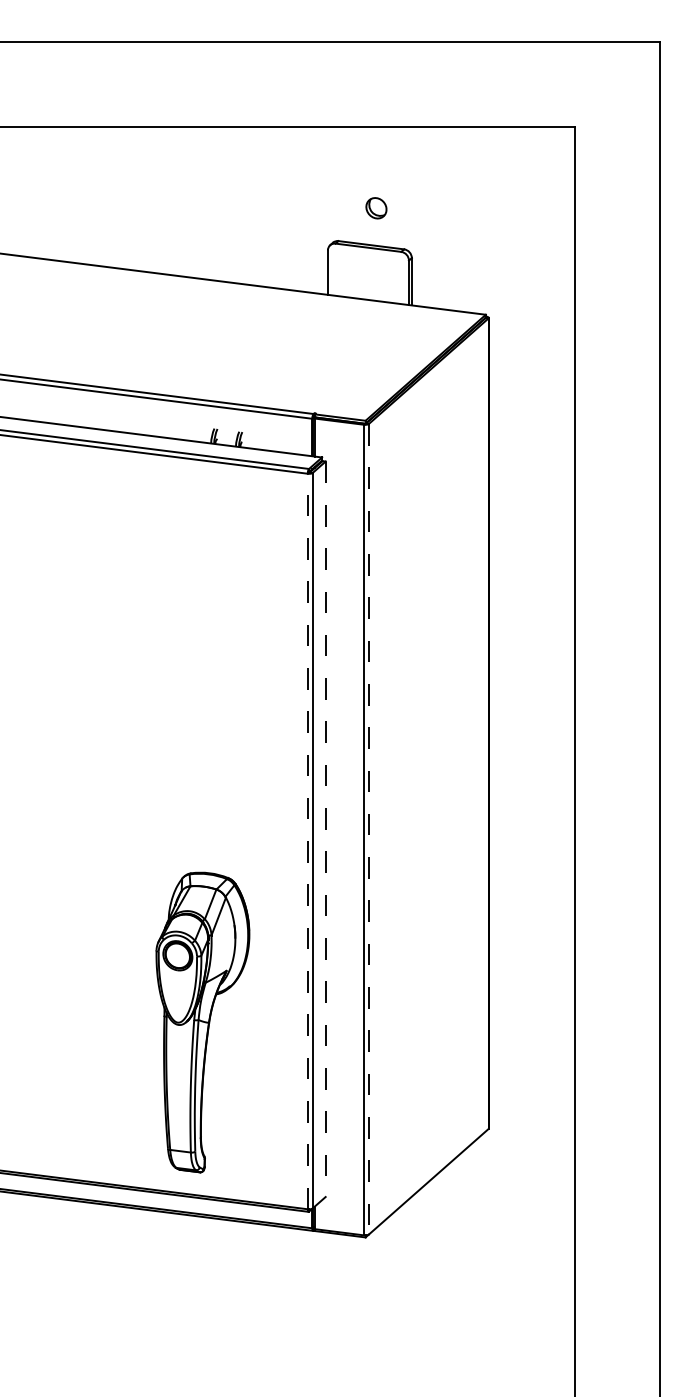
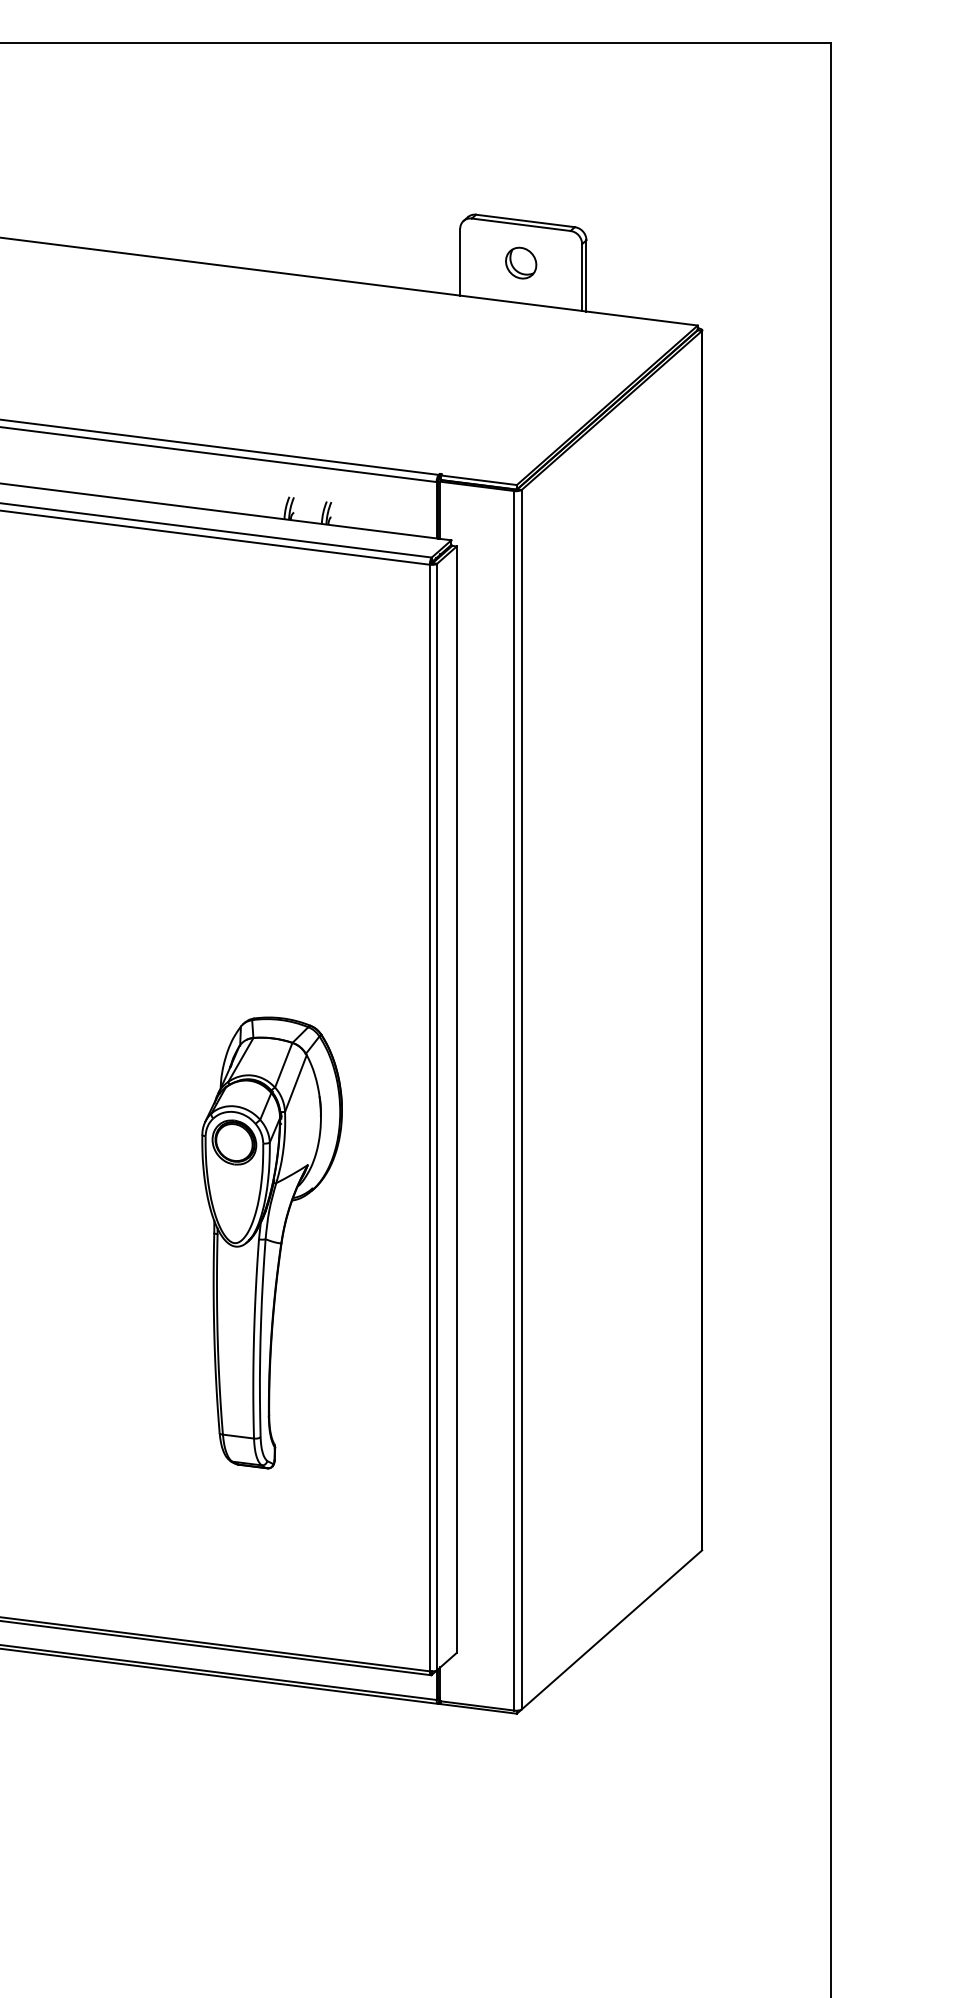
part: (376, 208) -> (521, 263), moved
line: (325, 829) -> (456, 1099), dashed -> solid
line: (368, 829) -> (521, 1099), dashed -> solid
line: (307, 841) -> (429, 1118), dashed -> solid
part: (202, 1022) -> (271, 1242), moved

